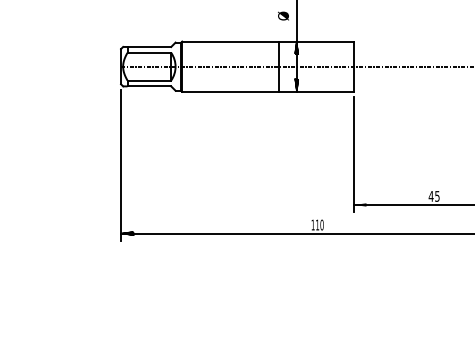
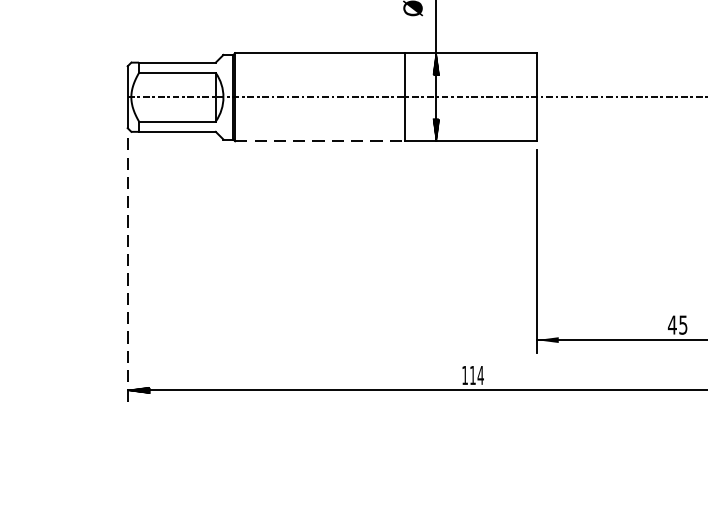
line: (230, 91) -> (319, 140), solid -> dashed
line: (121, 165) -> (128, 270), solid -> dashed
text: (321, 224) -> (479, 374), 110 -> 114

